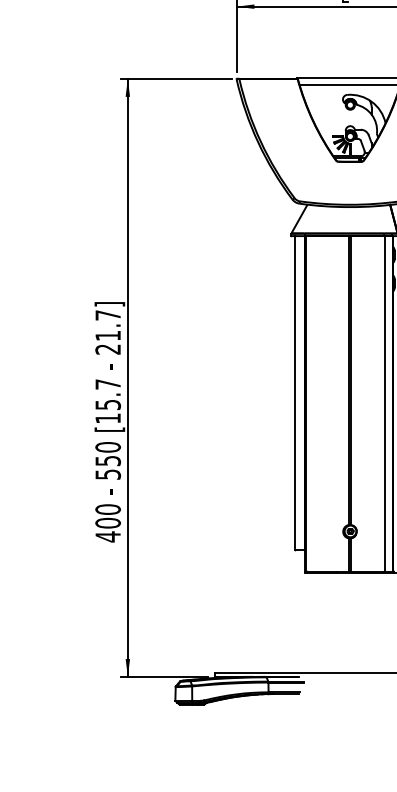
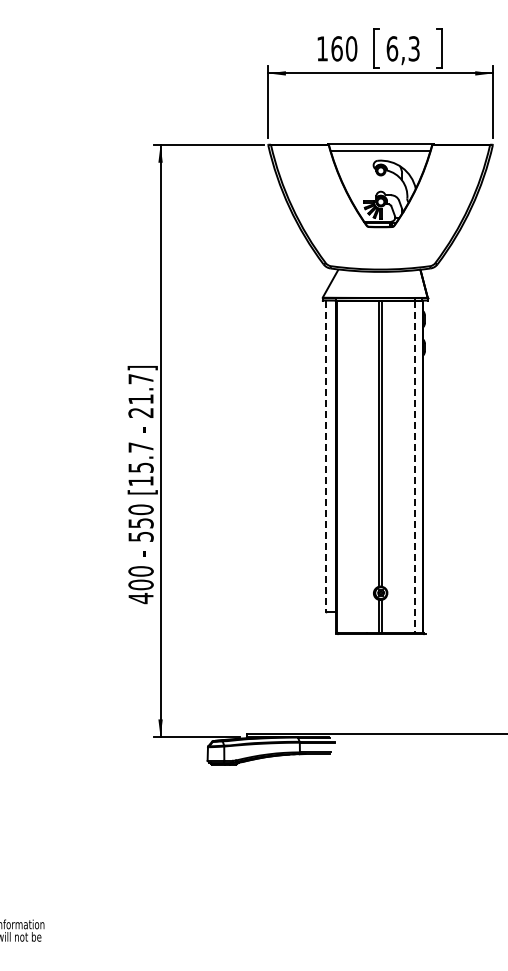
line: (295, 393) -> (326, 456), solid -> dashed
line: (384, 404) -> (414, 467), solid -> dashed

